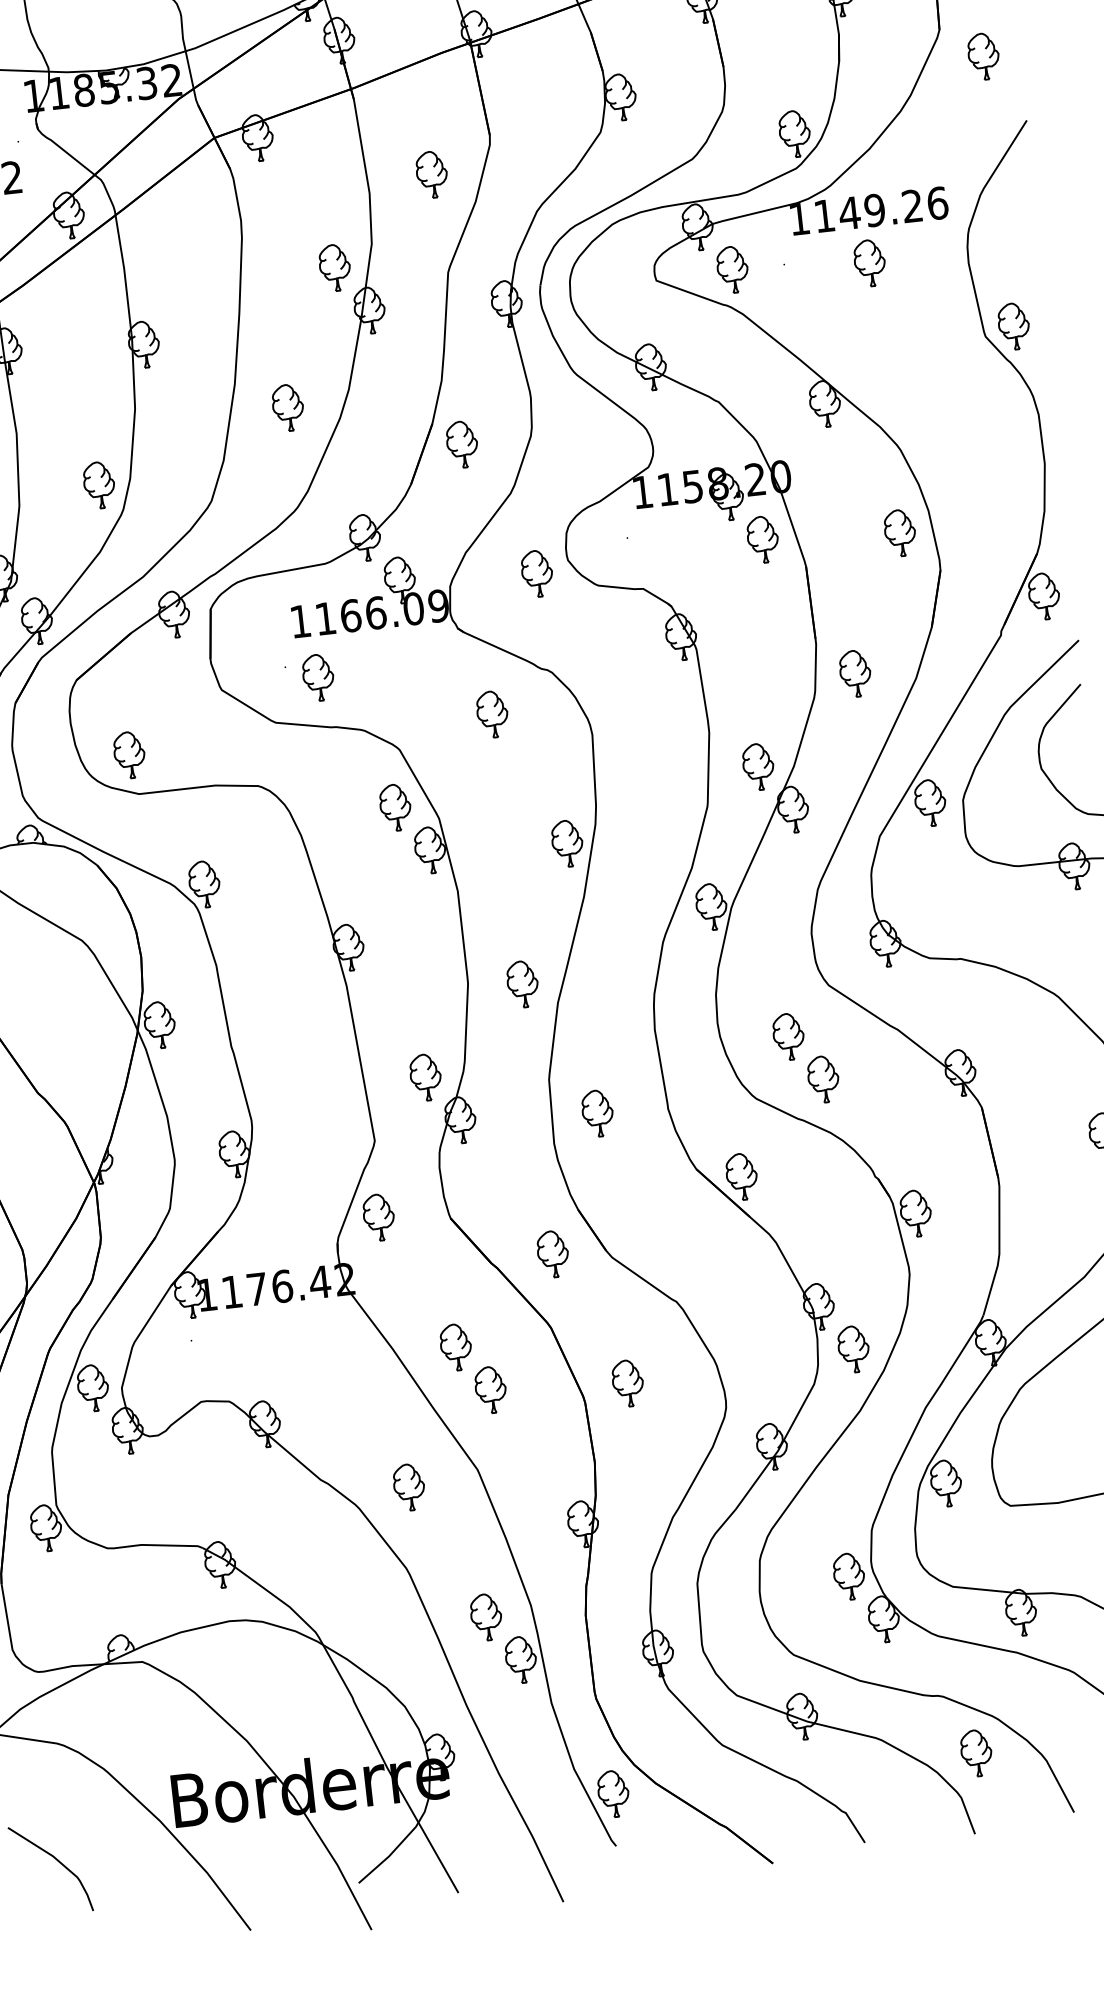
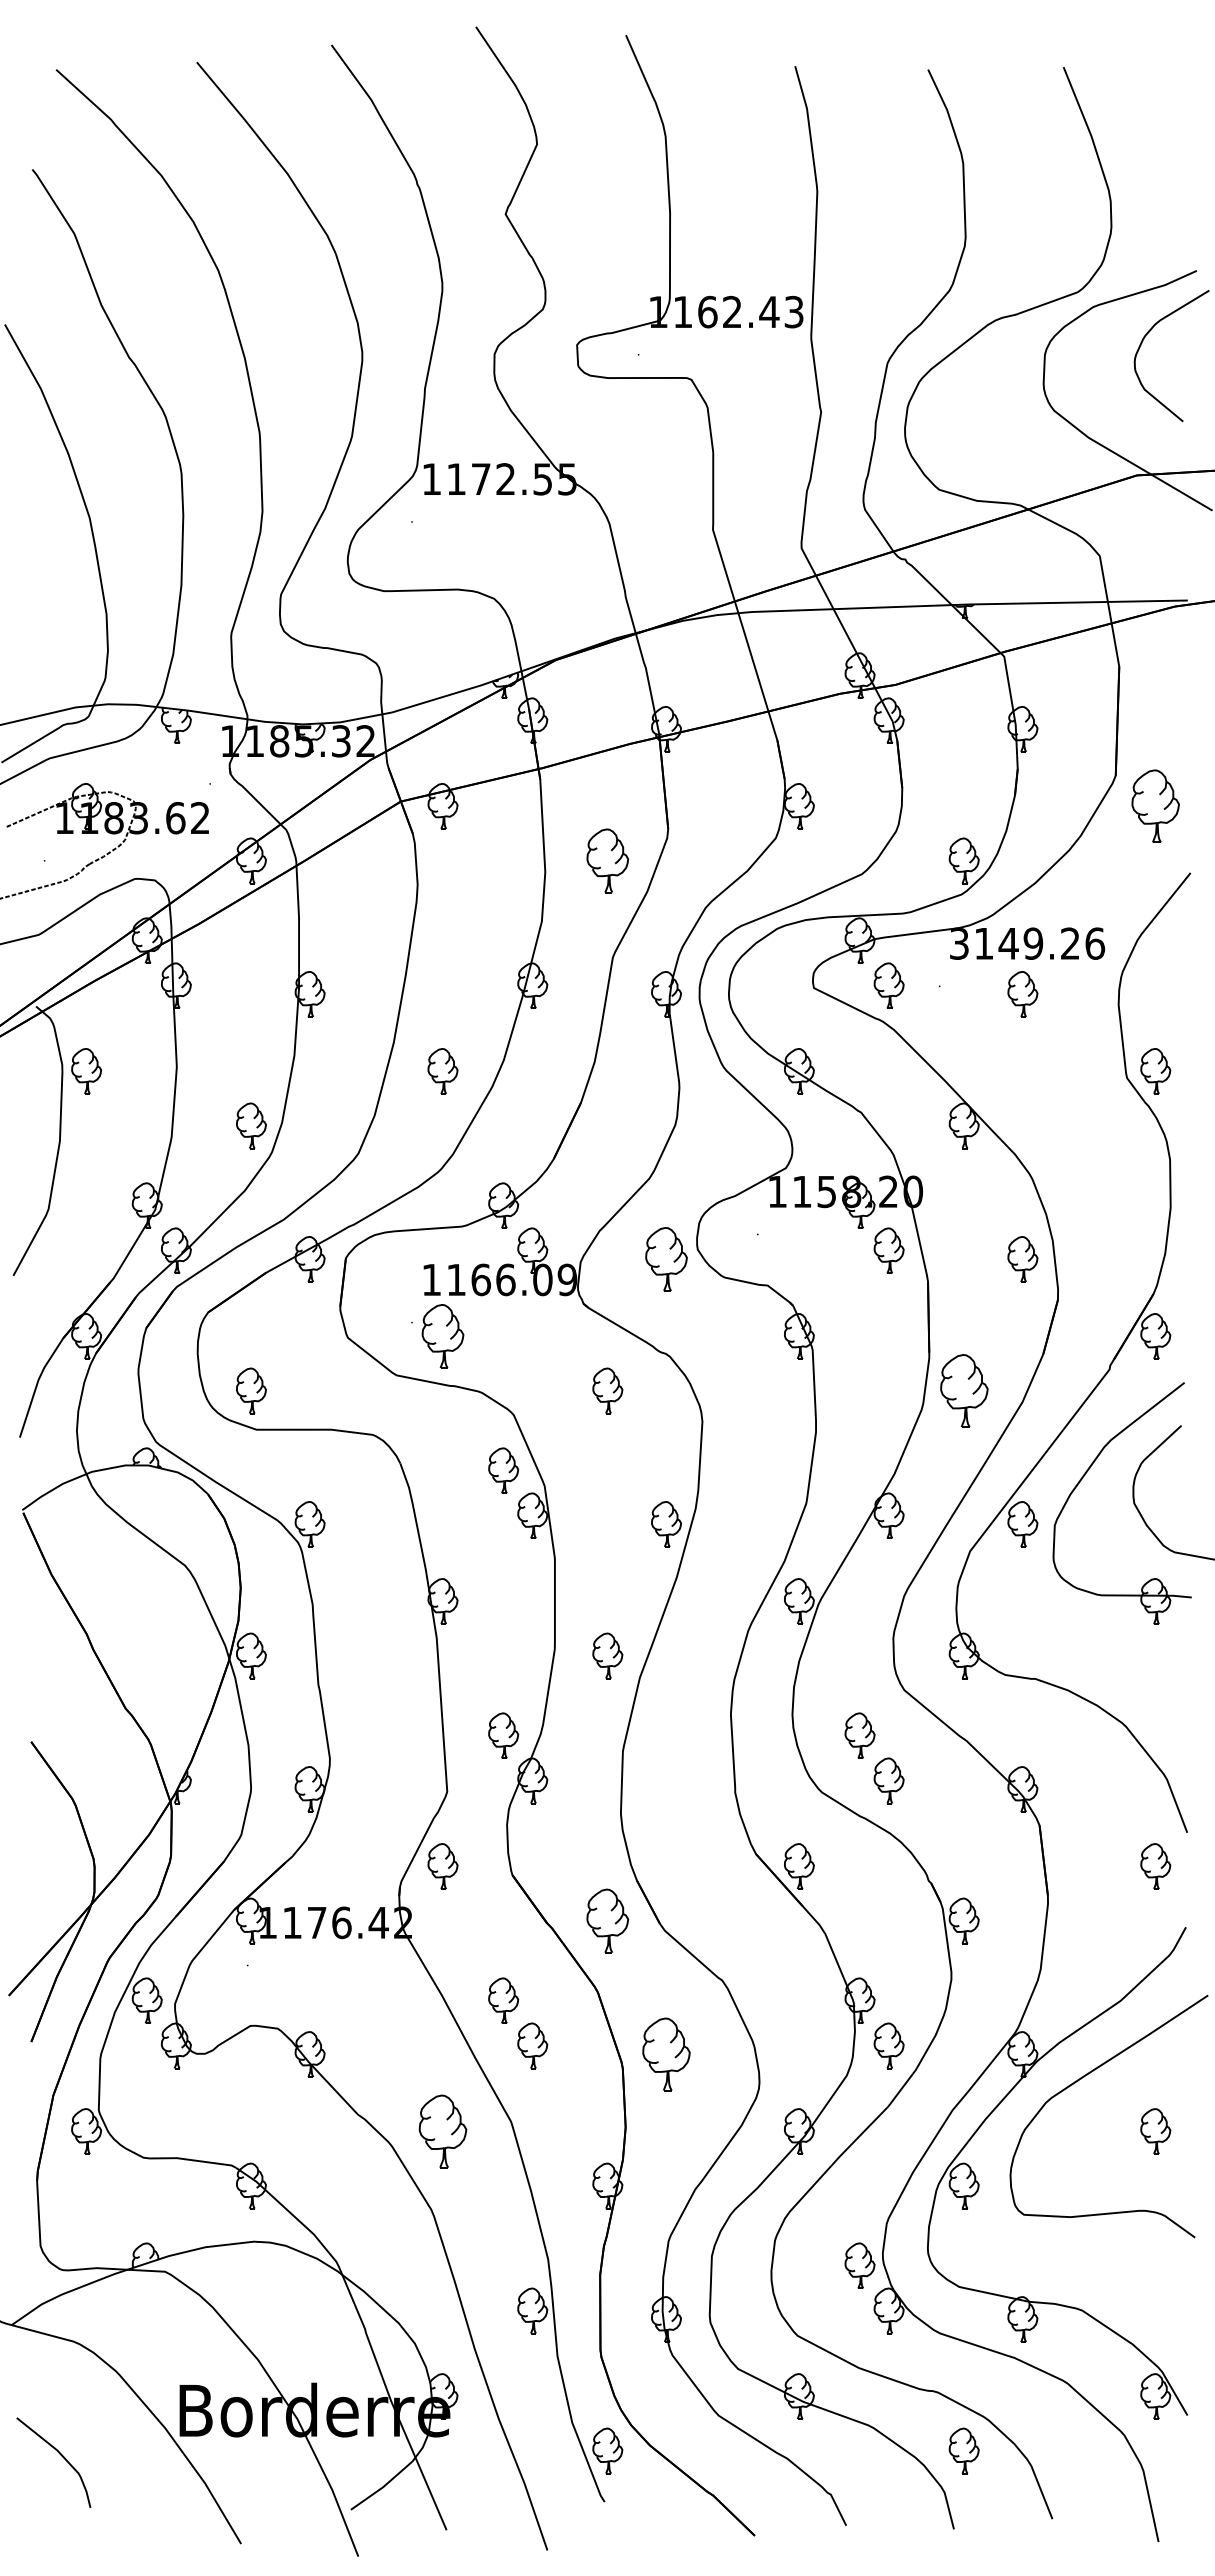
part: (983, 56) -> (1155, 806), size x1.6
part: (431, 174) -> (607, 860), size x1.4
text: (799, 218) -> (959, 943), 1149.26 -> 3149.26
part: (334, 267) -> (503, 940), removed
part: (461, 444) -> (607, 1125), removed
part: (537, 573) -> (666, 1259), size x1.4
part: (854, 673) -> (963, 1390), size x1.6
part: (317, 677) -> (442, 1336), size x1.4
part: (757, 766) -> (859, 1470), removed
part: (597, 1113) -> (666, 1789), removed
part: (552, 1253) -> (607, 1920), size x1.4
part: (628, 1383) -> (666, 2054), size x1.6
part: (408, 1487) -> (442, 2131), size x1.6
part: (486, 1616) -> (503, 2265), removed

